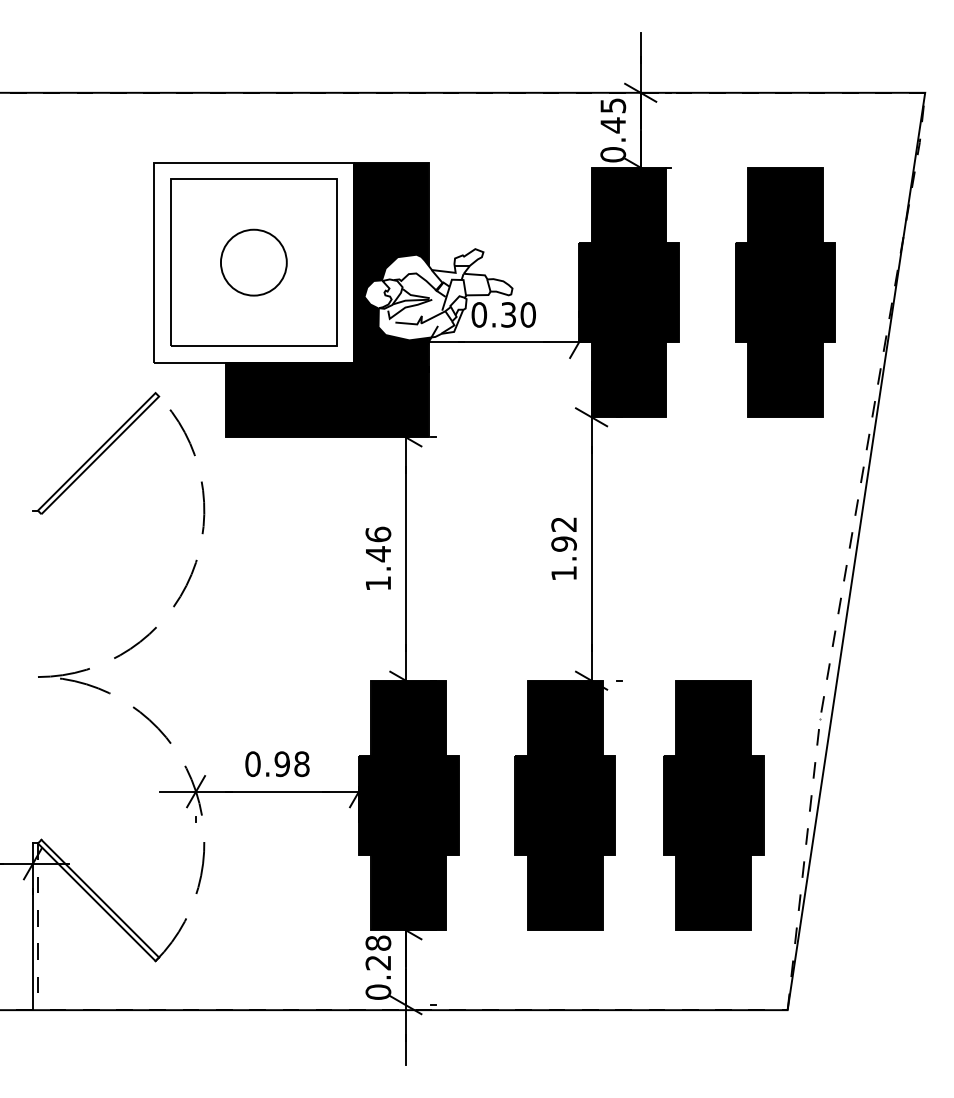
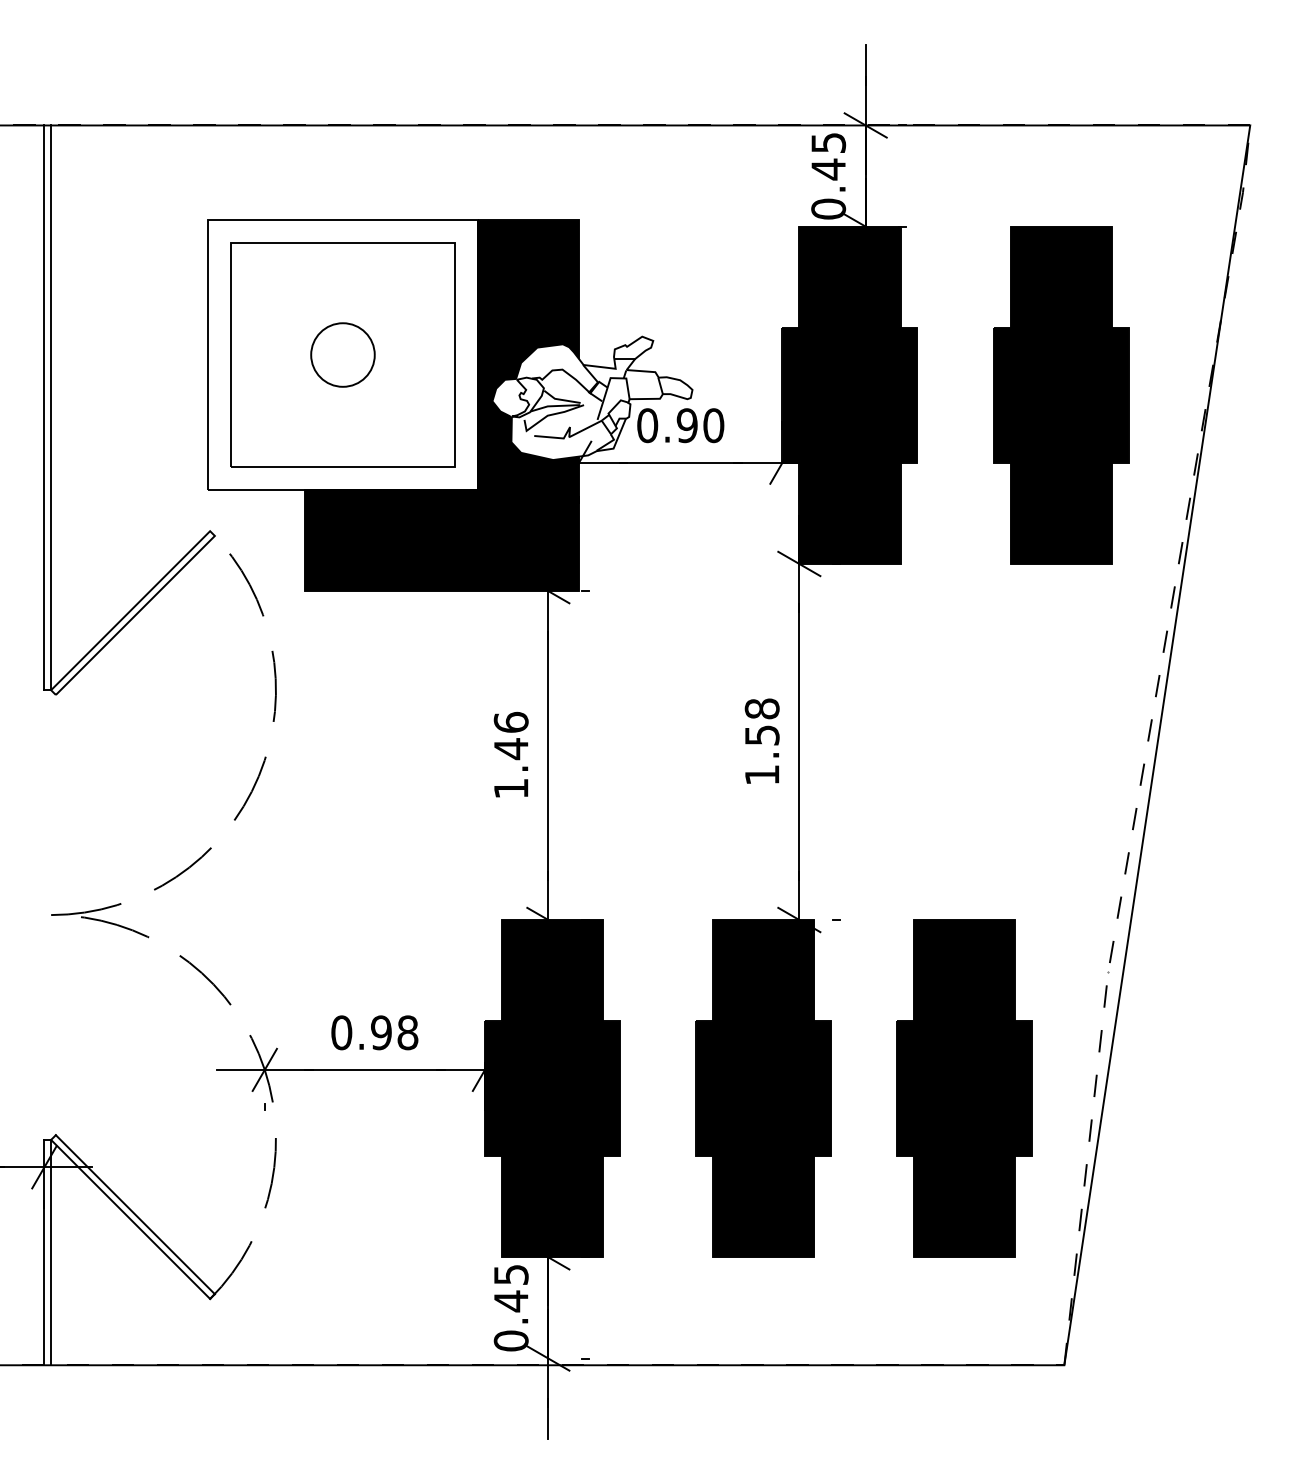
circle: (253, 262) -> (342, 354), size x0.71
line: (33, 301) -> (44, 407), added
line: (38, 301) -> (51, 407), added
text: (508, 314) -> (686, 425), 0.30 -> 0.90
text: (563, 533) -> (761, 721), 1.92 -> 1.58
line: (38, 926) -> (51, 1252), dashed -> solid
text: (377, 953) -> (510, 1288), 0.28 -> 0.45

